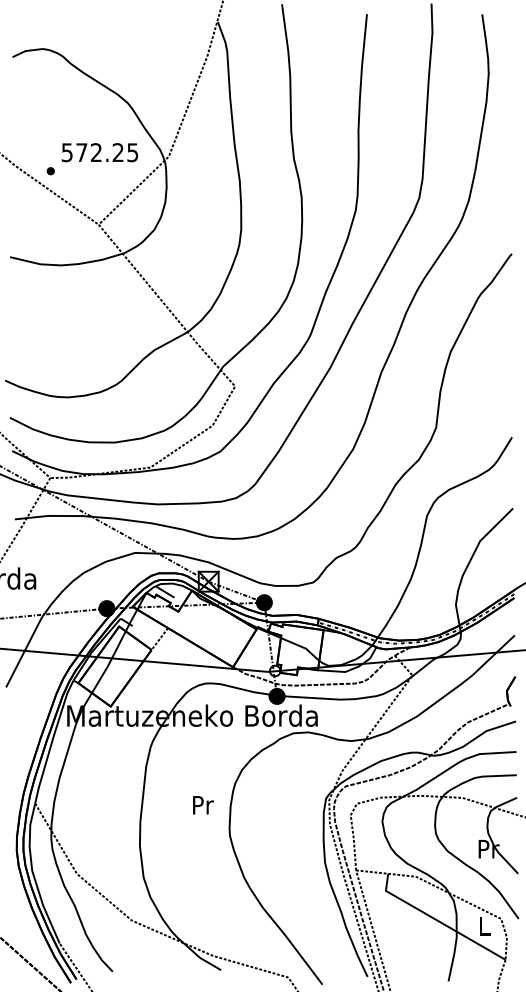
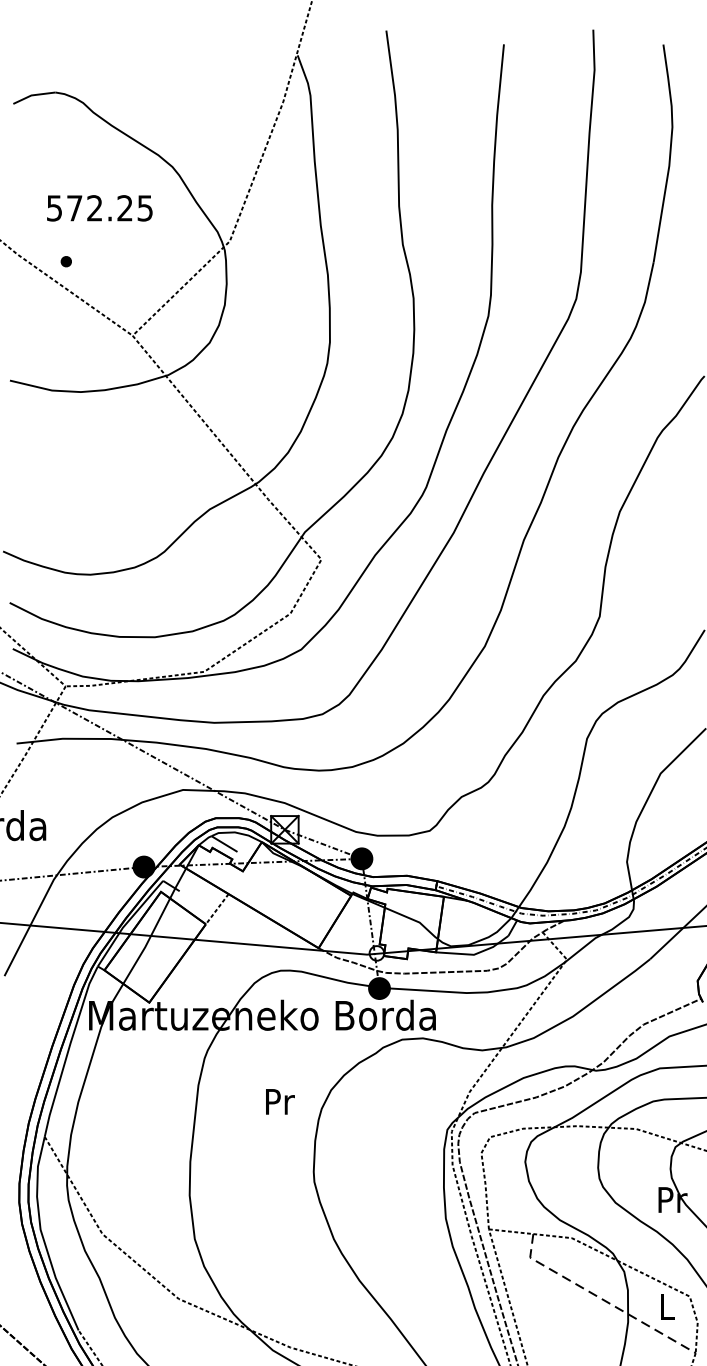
text: (99, 152) -> (99, 208), moved
text: (203, 805) -> (280, 1102), moved
line: (437, 920) -> (601, 1298), solid -> dashed

